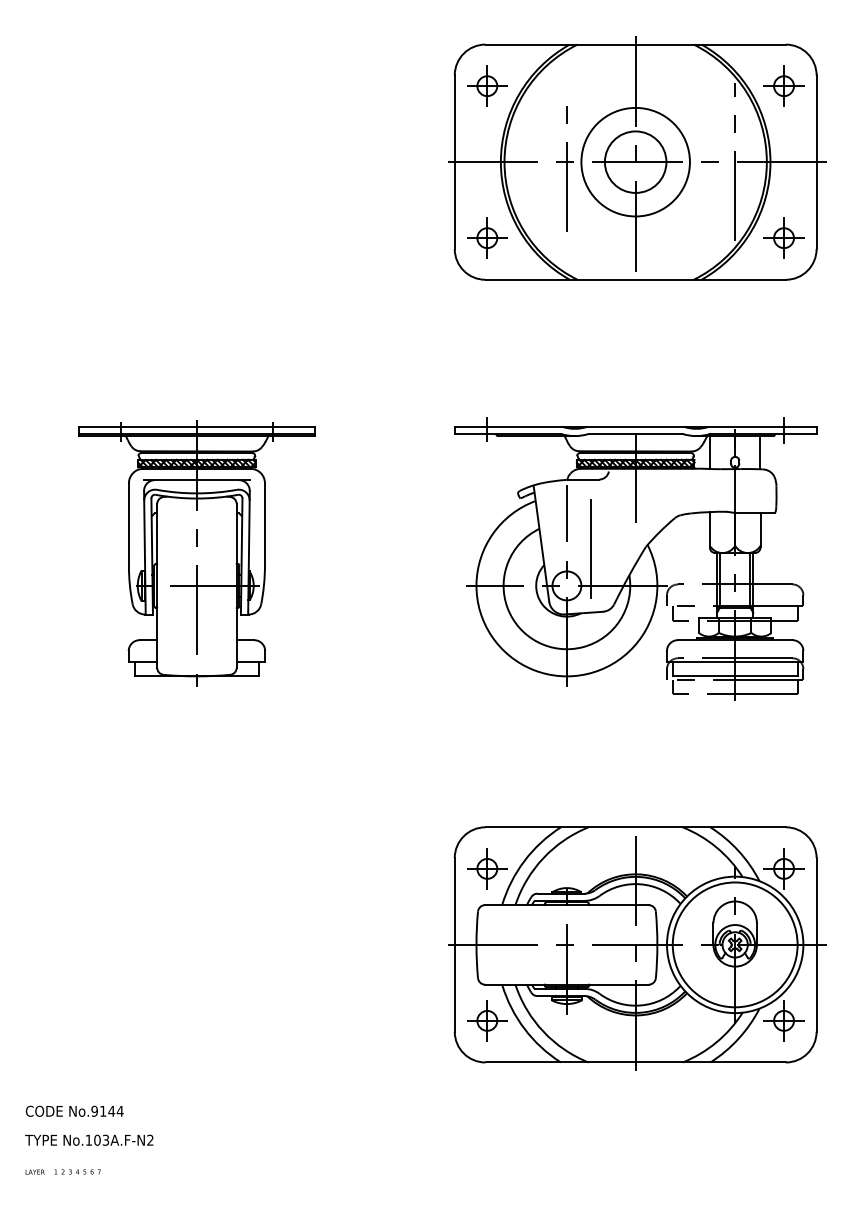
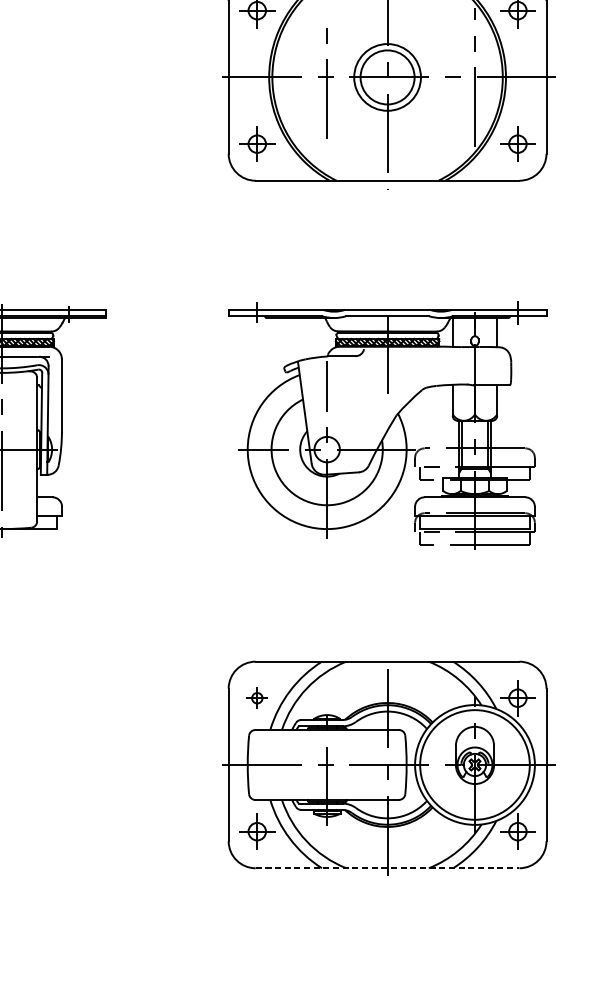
circle: (635, 161) -> (387, 76), size x0.7
line: (590, 548) -> (347, 416), removed
part: (487, 868) -> (257, 697), size x0.6
line: (636, 1062) -> (388, 868), solid -> dashed

